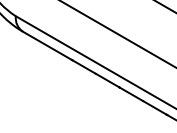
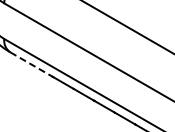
line: (47, 45) -> (31, 64), solid -> dashed

